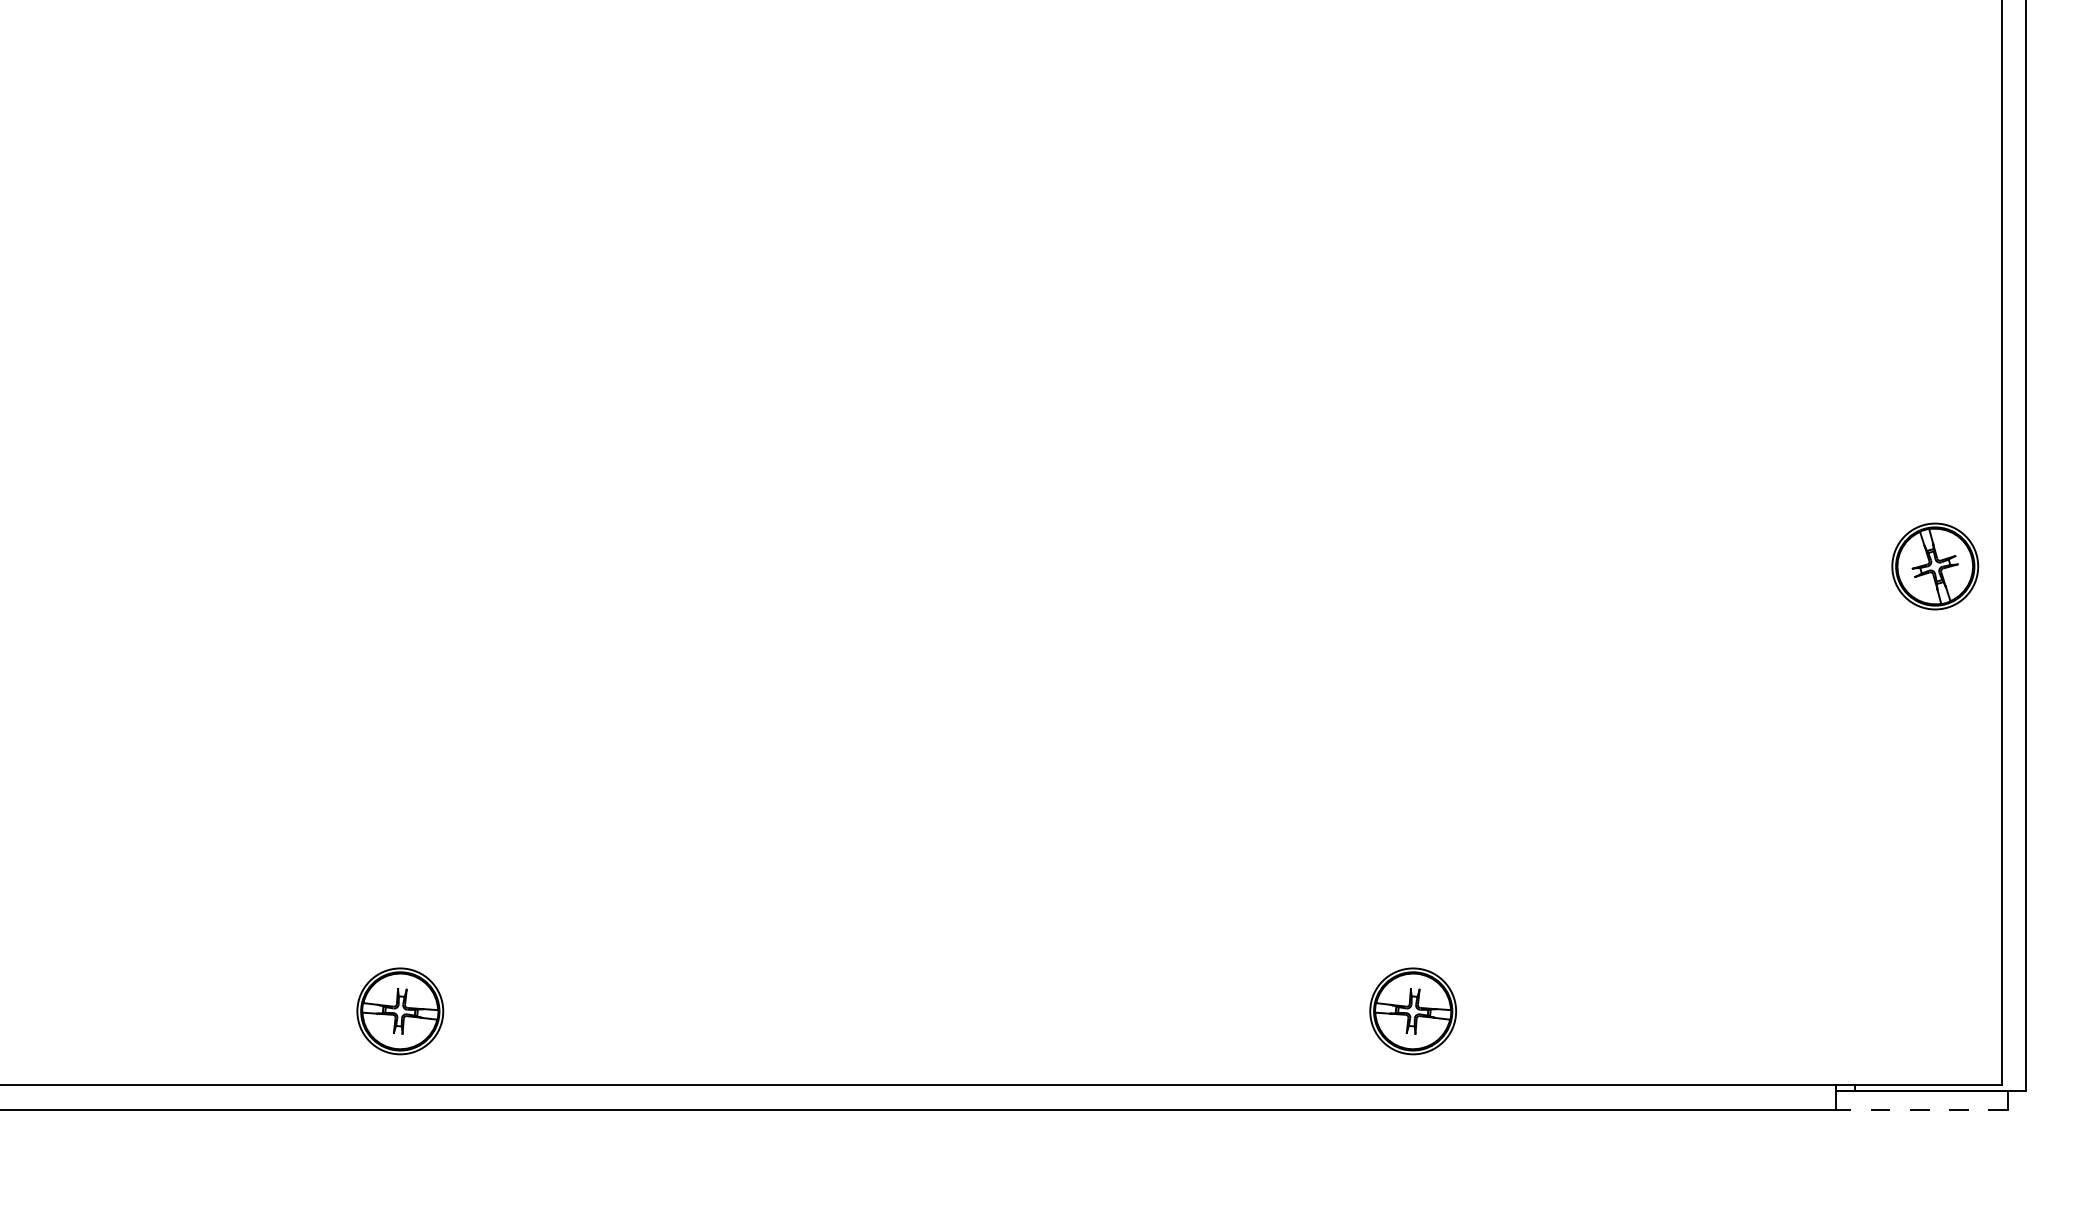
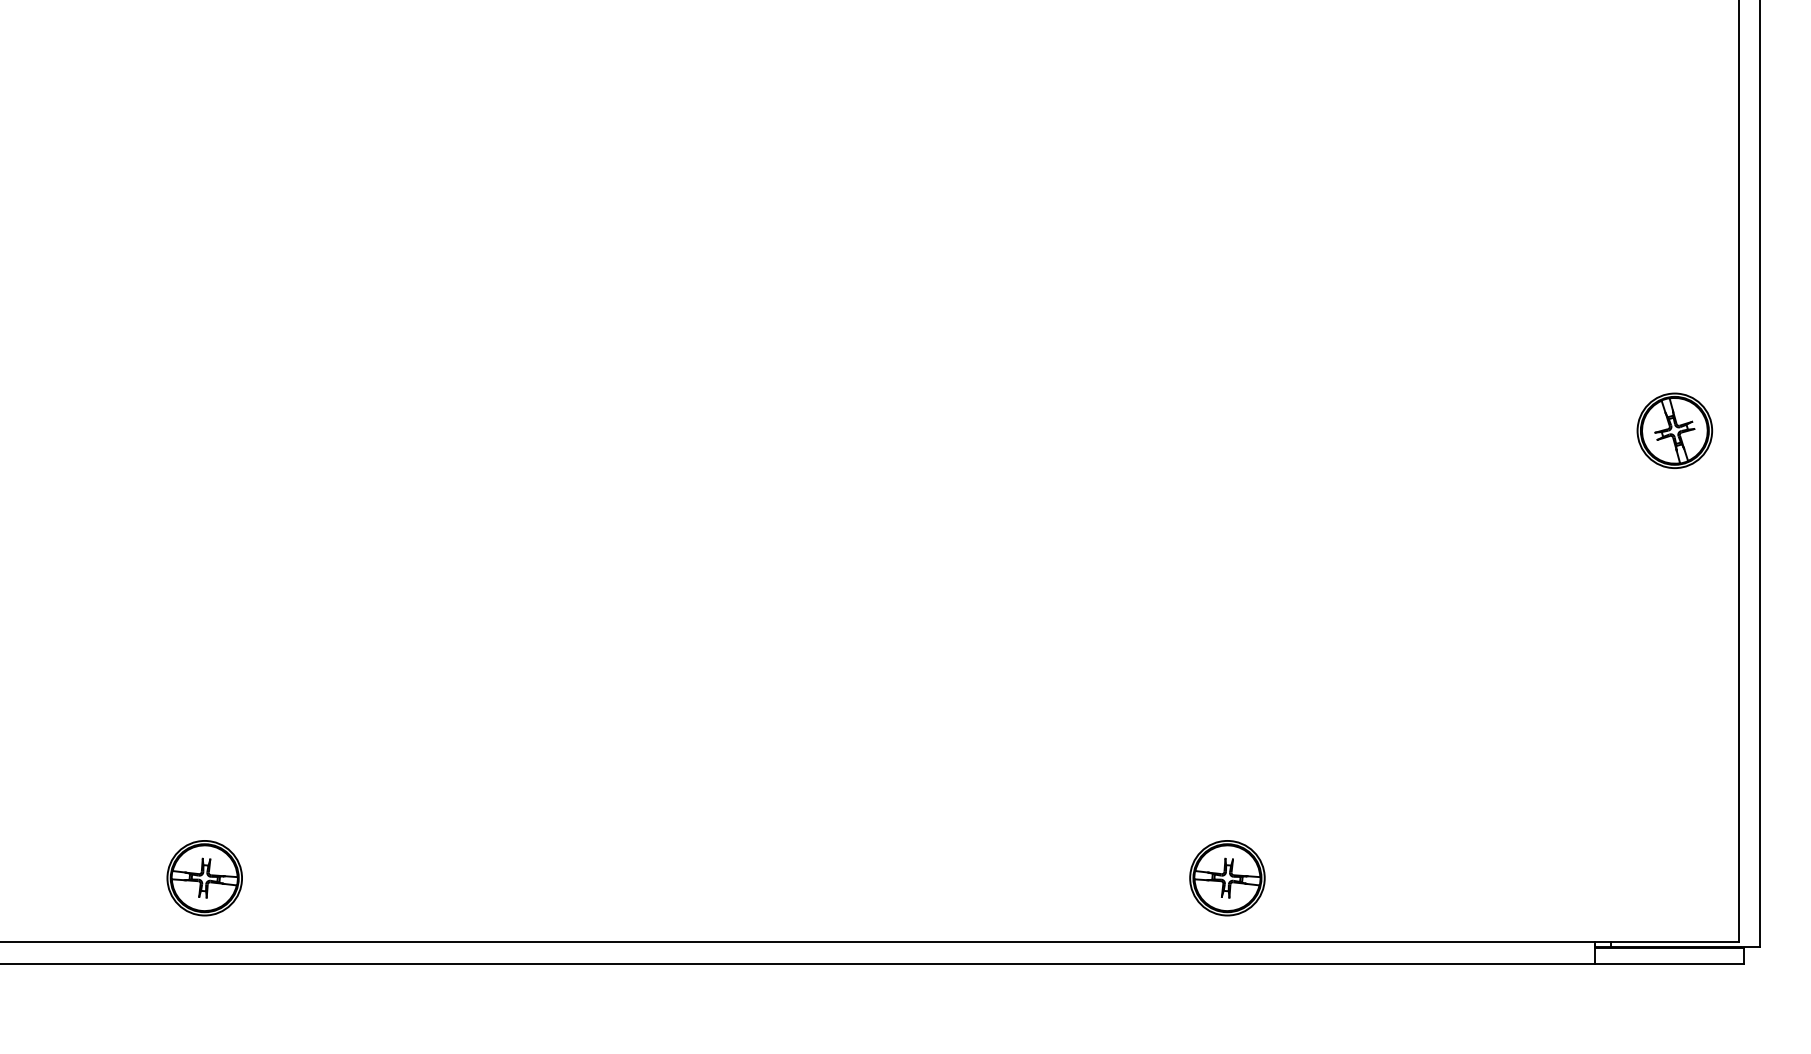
part: (1934, 566) -> (1674, 430), moved
part: (400, 1011) -> (204, 878), moved
line: (1922, 1109) -> (1669, 963), dashed -> solid

